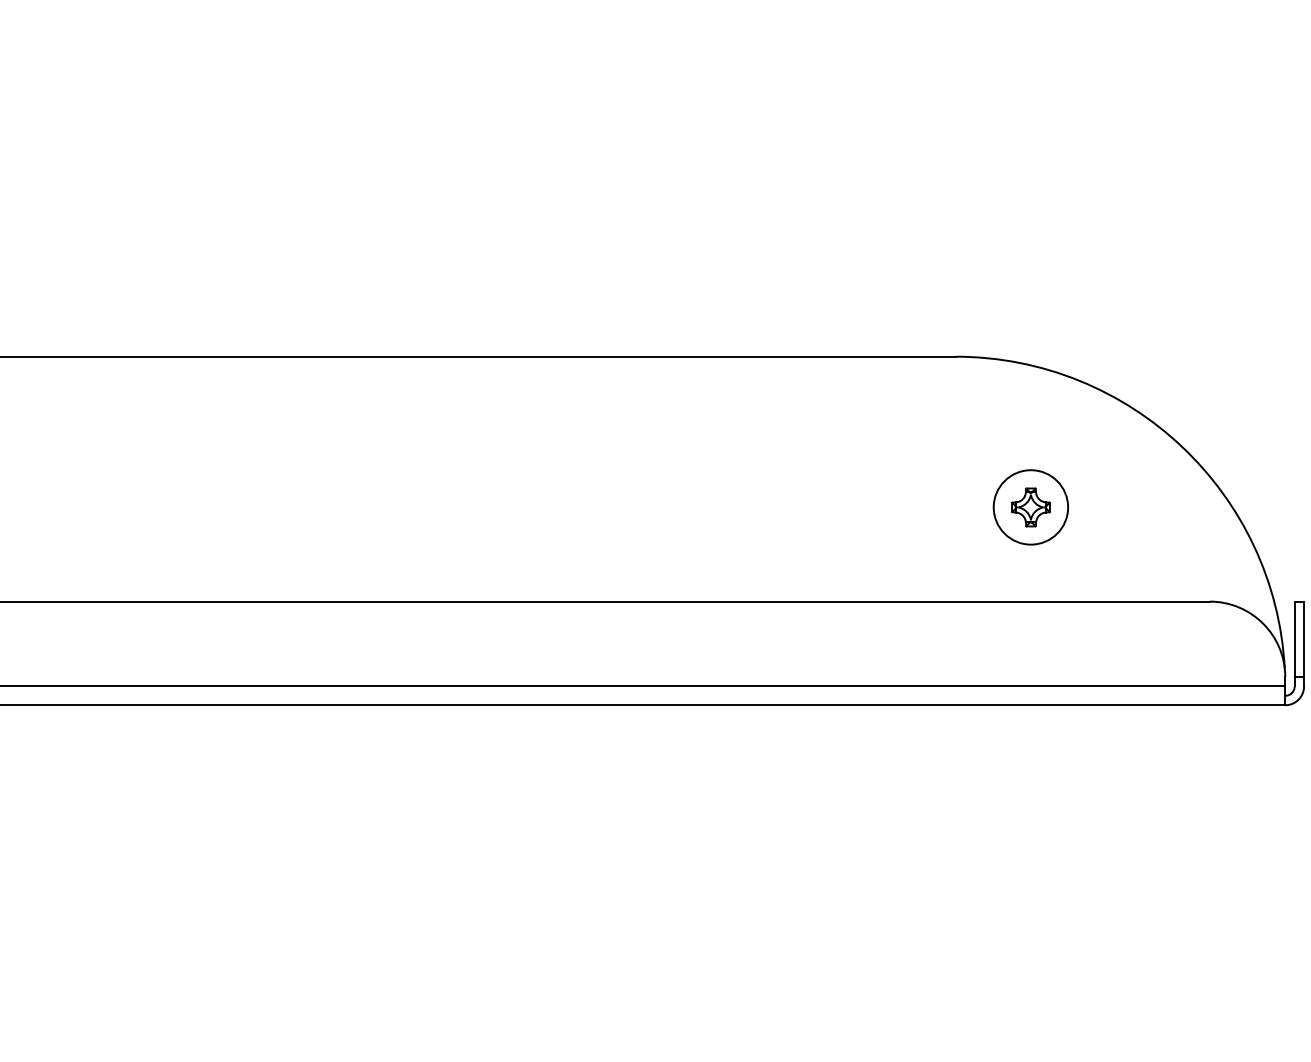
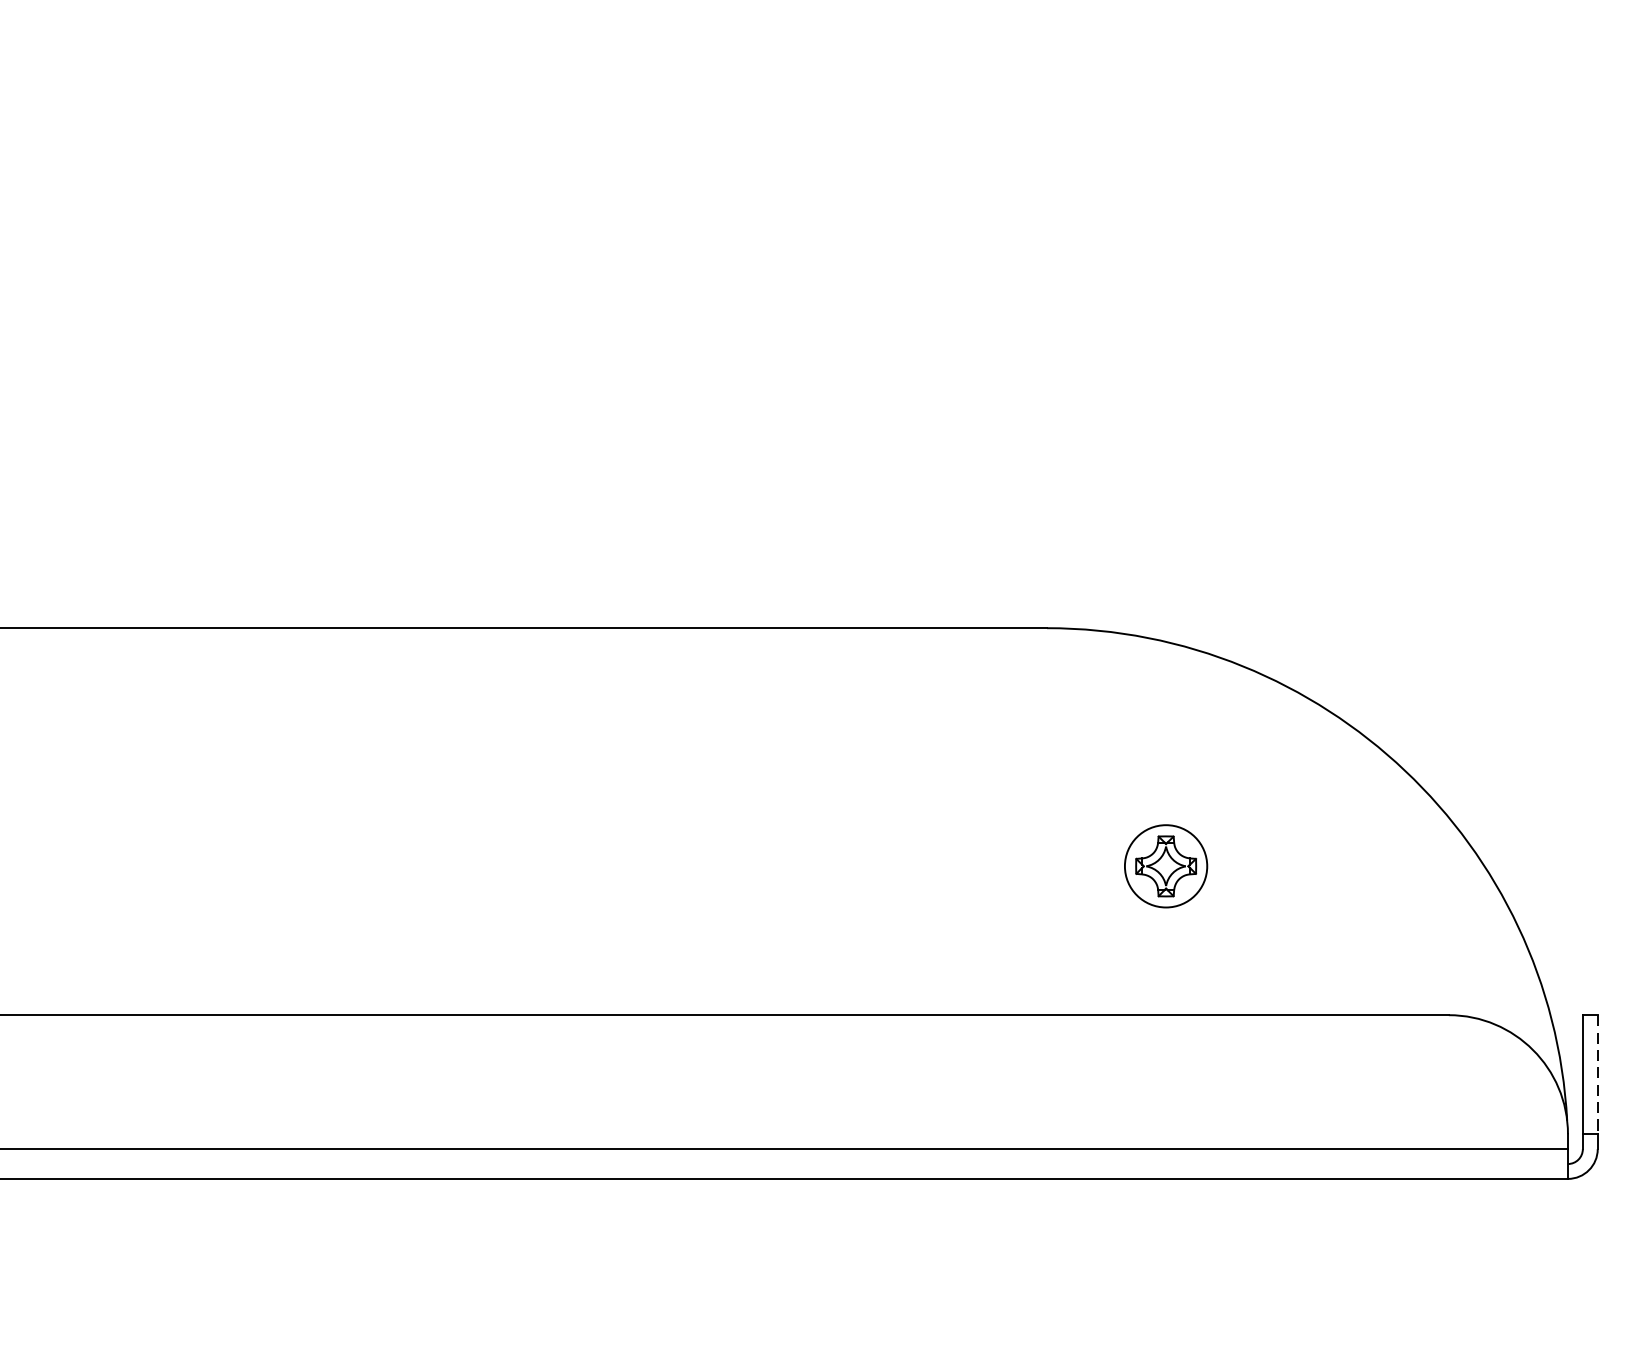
circle: (1030, 507) -> (1165, 866), size x0.7
line: (1304, 639) -> (1598, 1075), solid -> dashed

